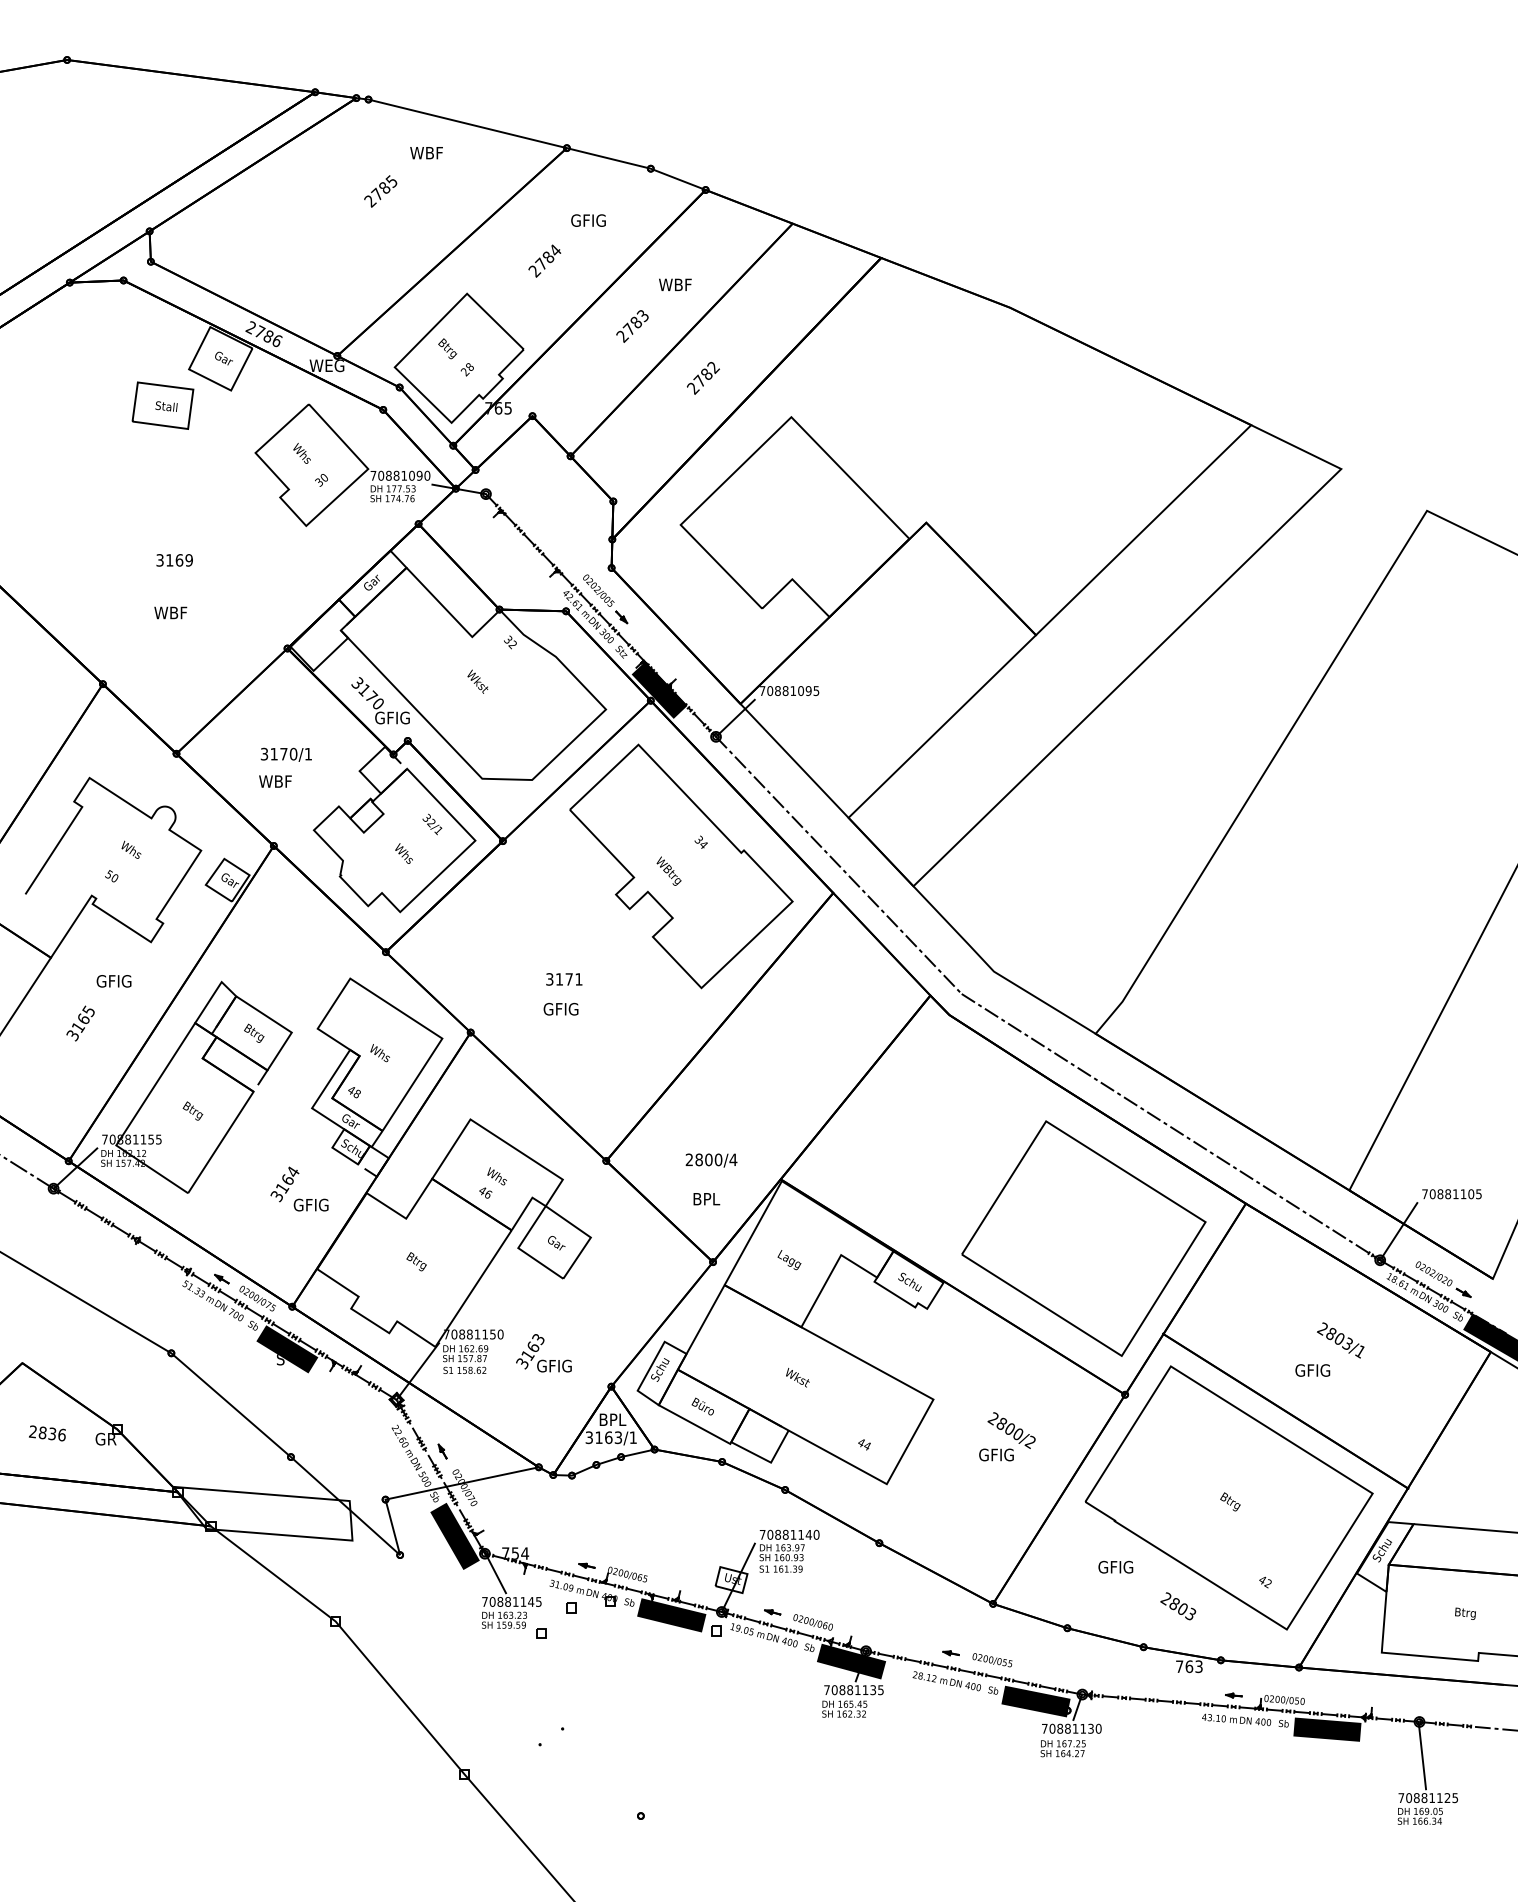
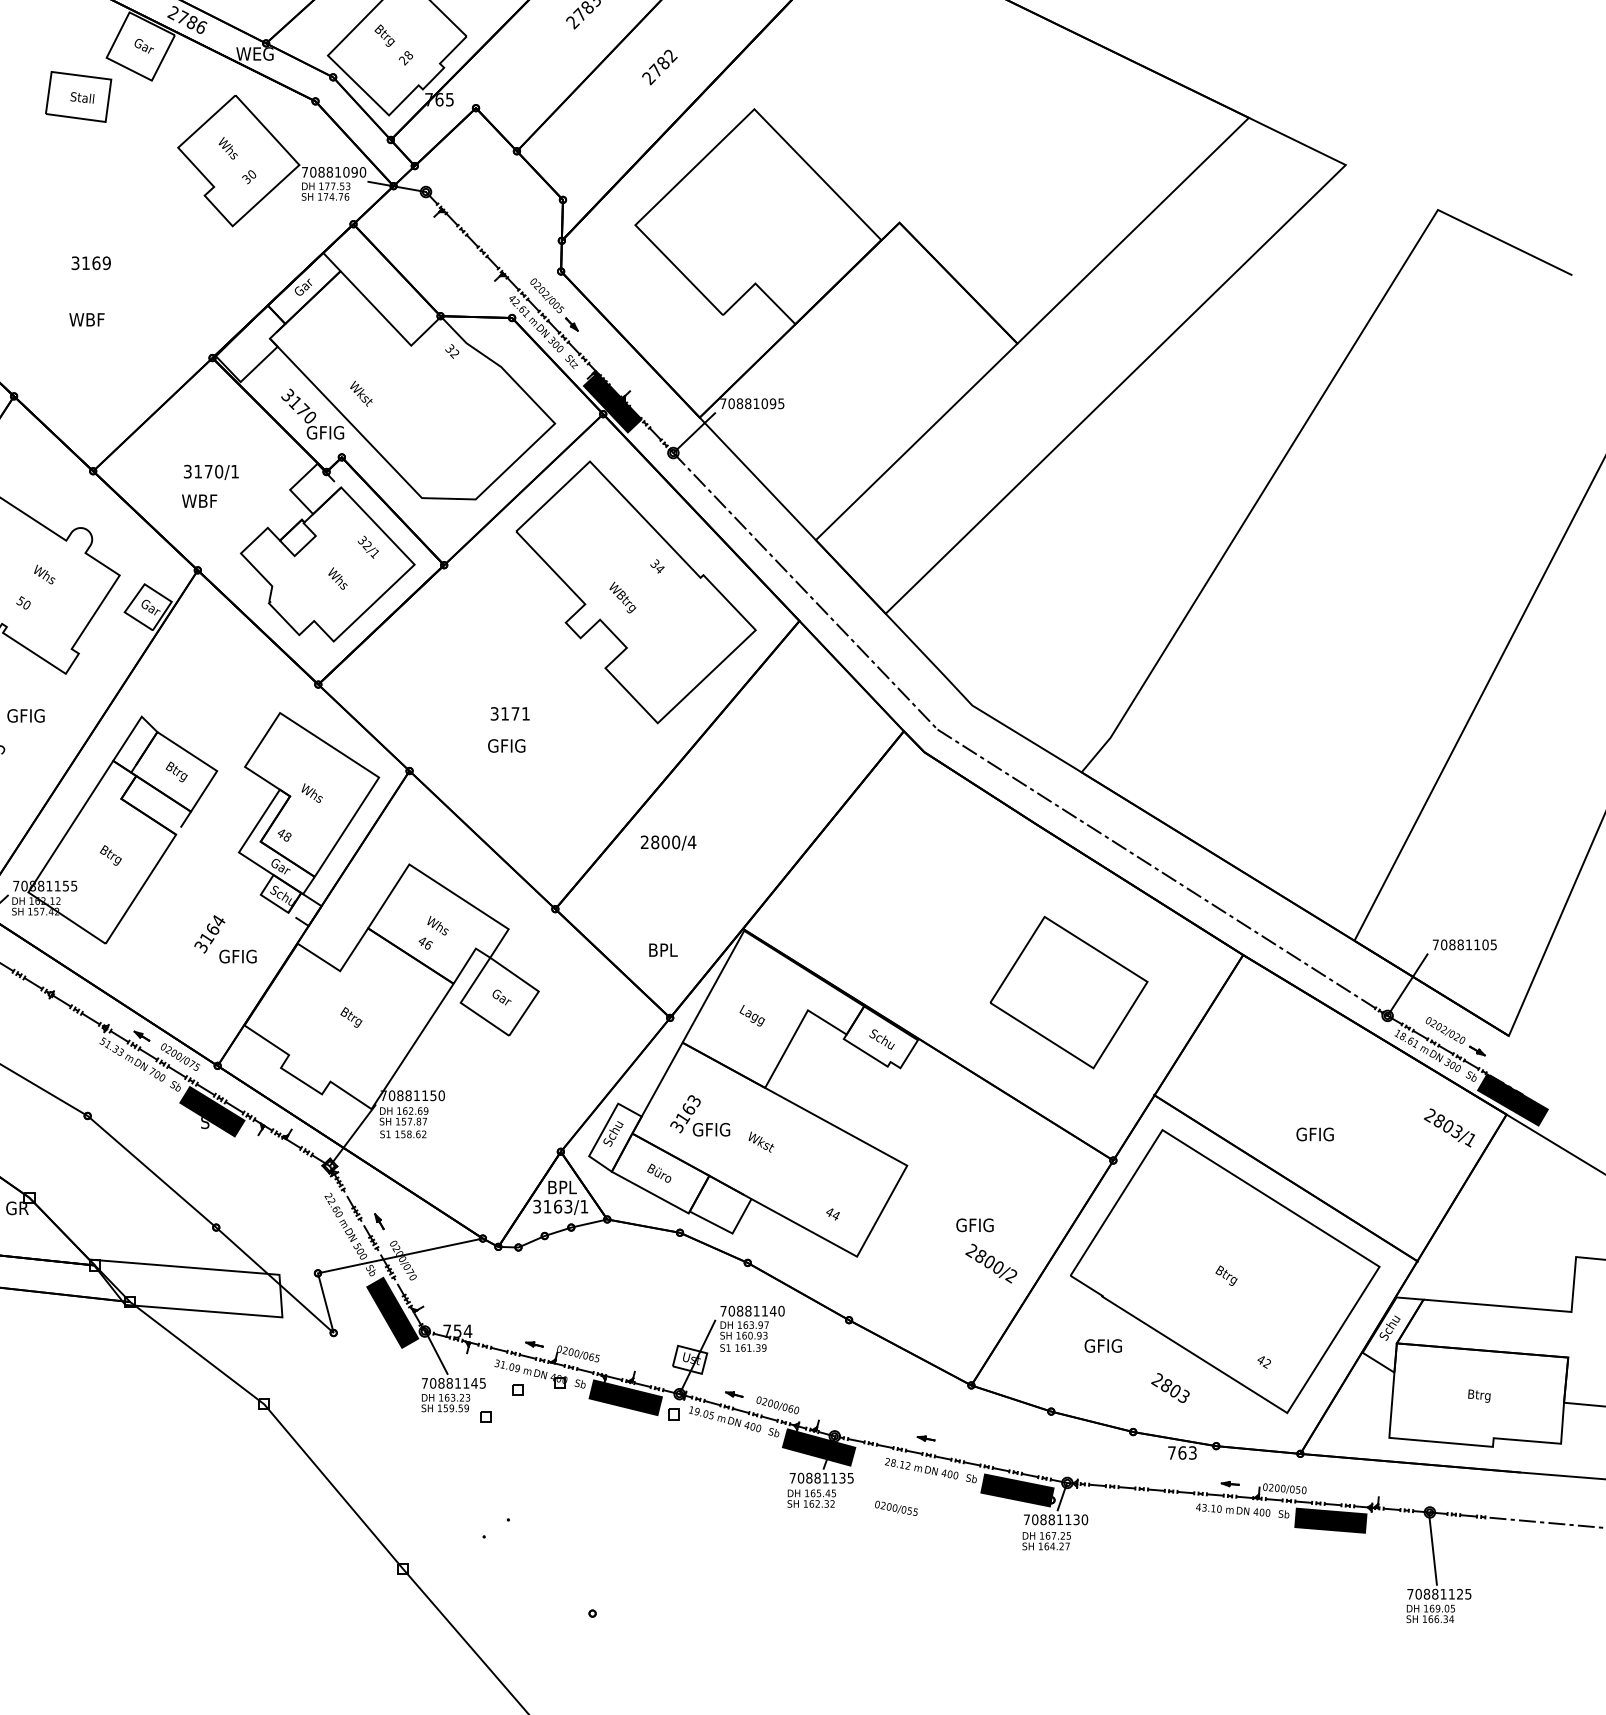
text: (477, 681) -> (360, 393), moved
text: (711, 1160) -> (668, 843), moved
part: (1083, 1238) -> (1068, 992), size x0.6
text: (1340, 1340) -> (1449, 1128), moved
text: (543, 1353) -> (699, 1116), moved
text: (1011, 1430) -> (991, 1263), moved
text: (992, 1660) -> (896, 1508), moved

